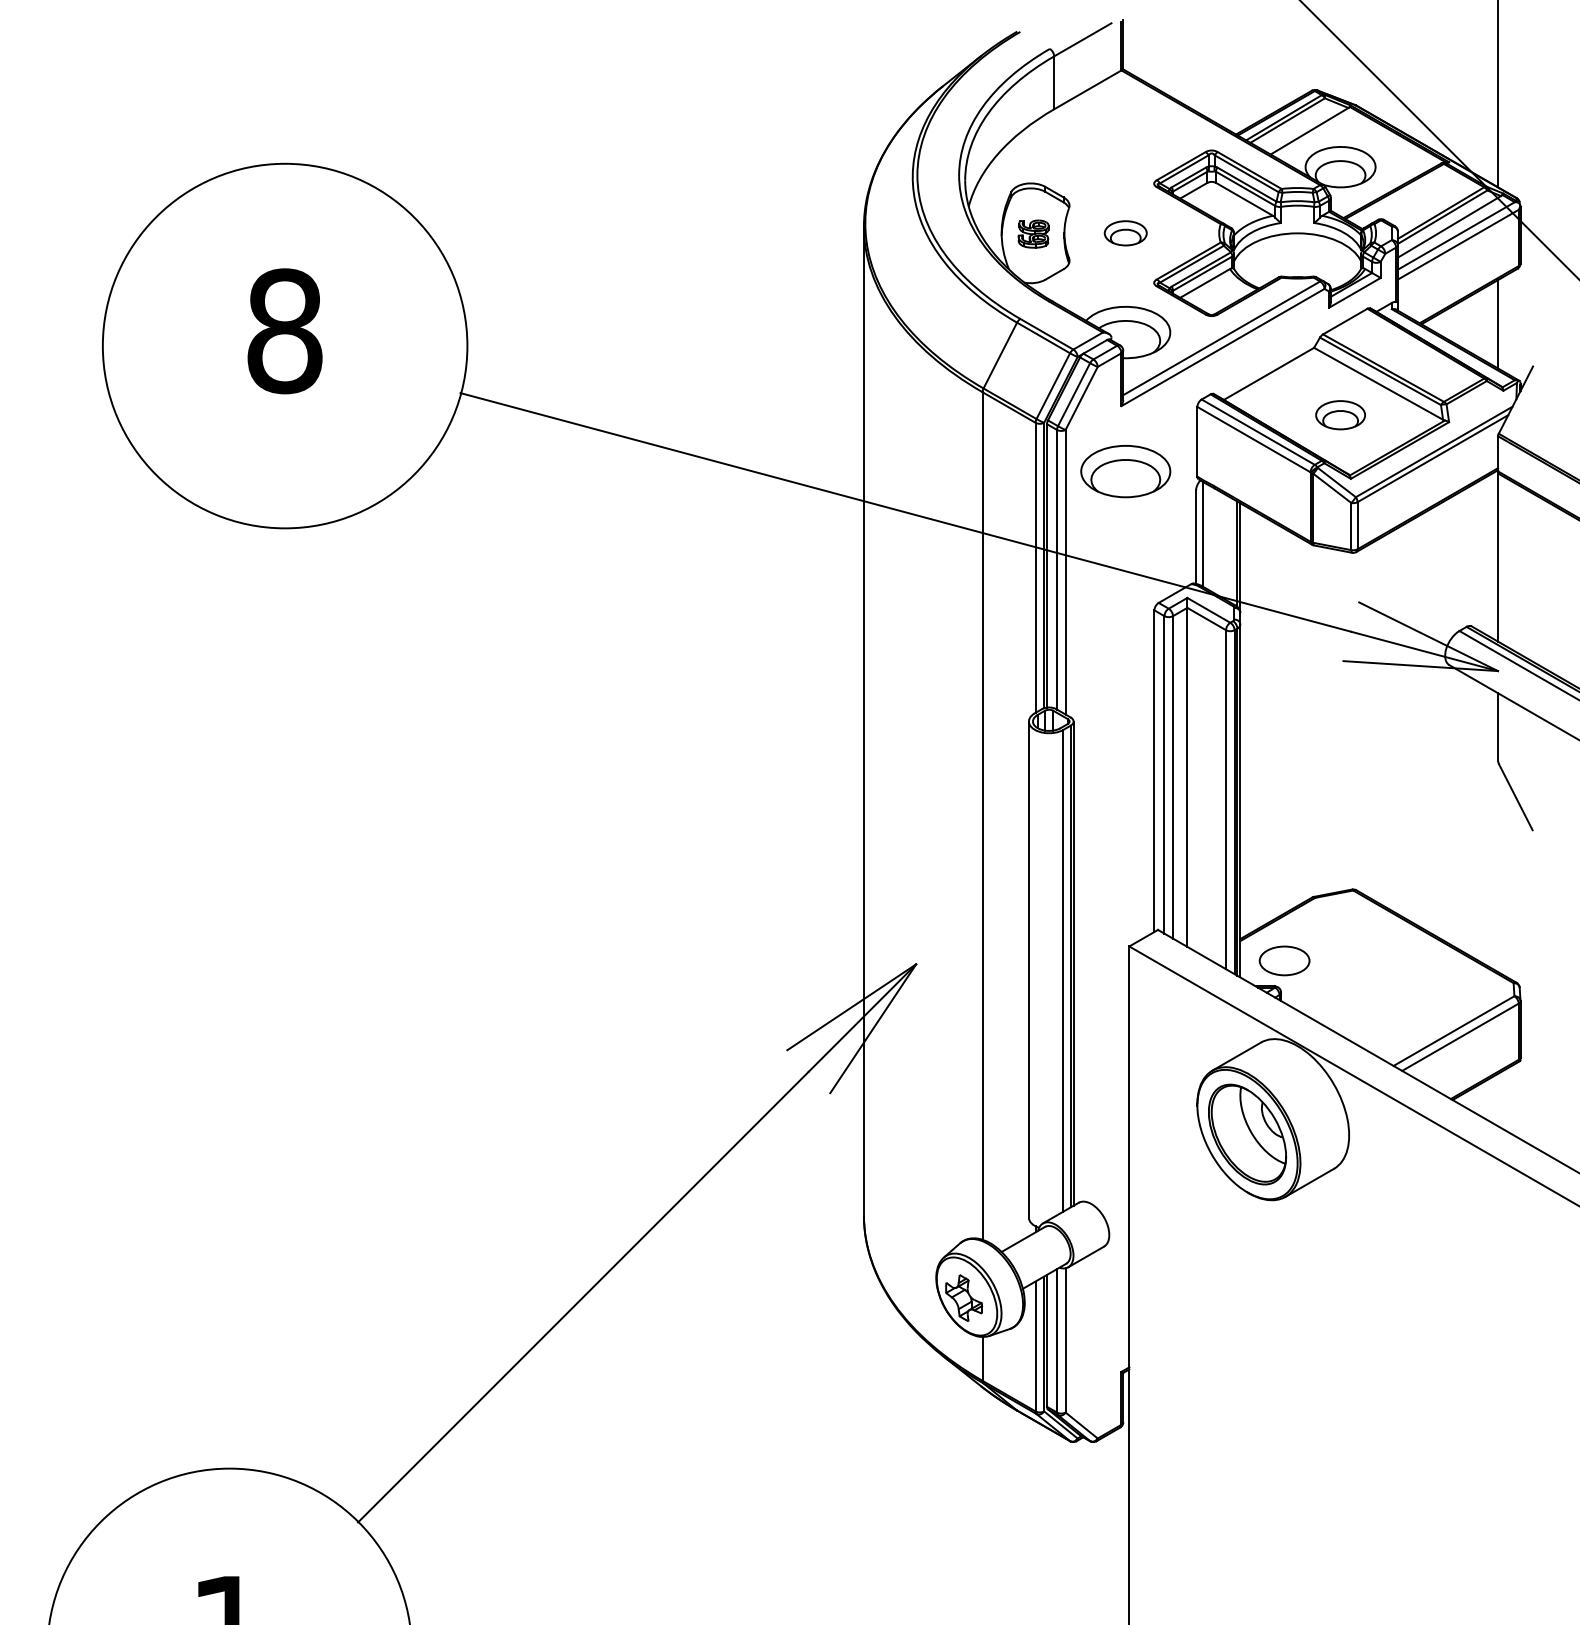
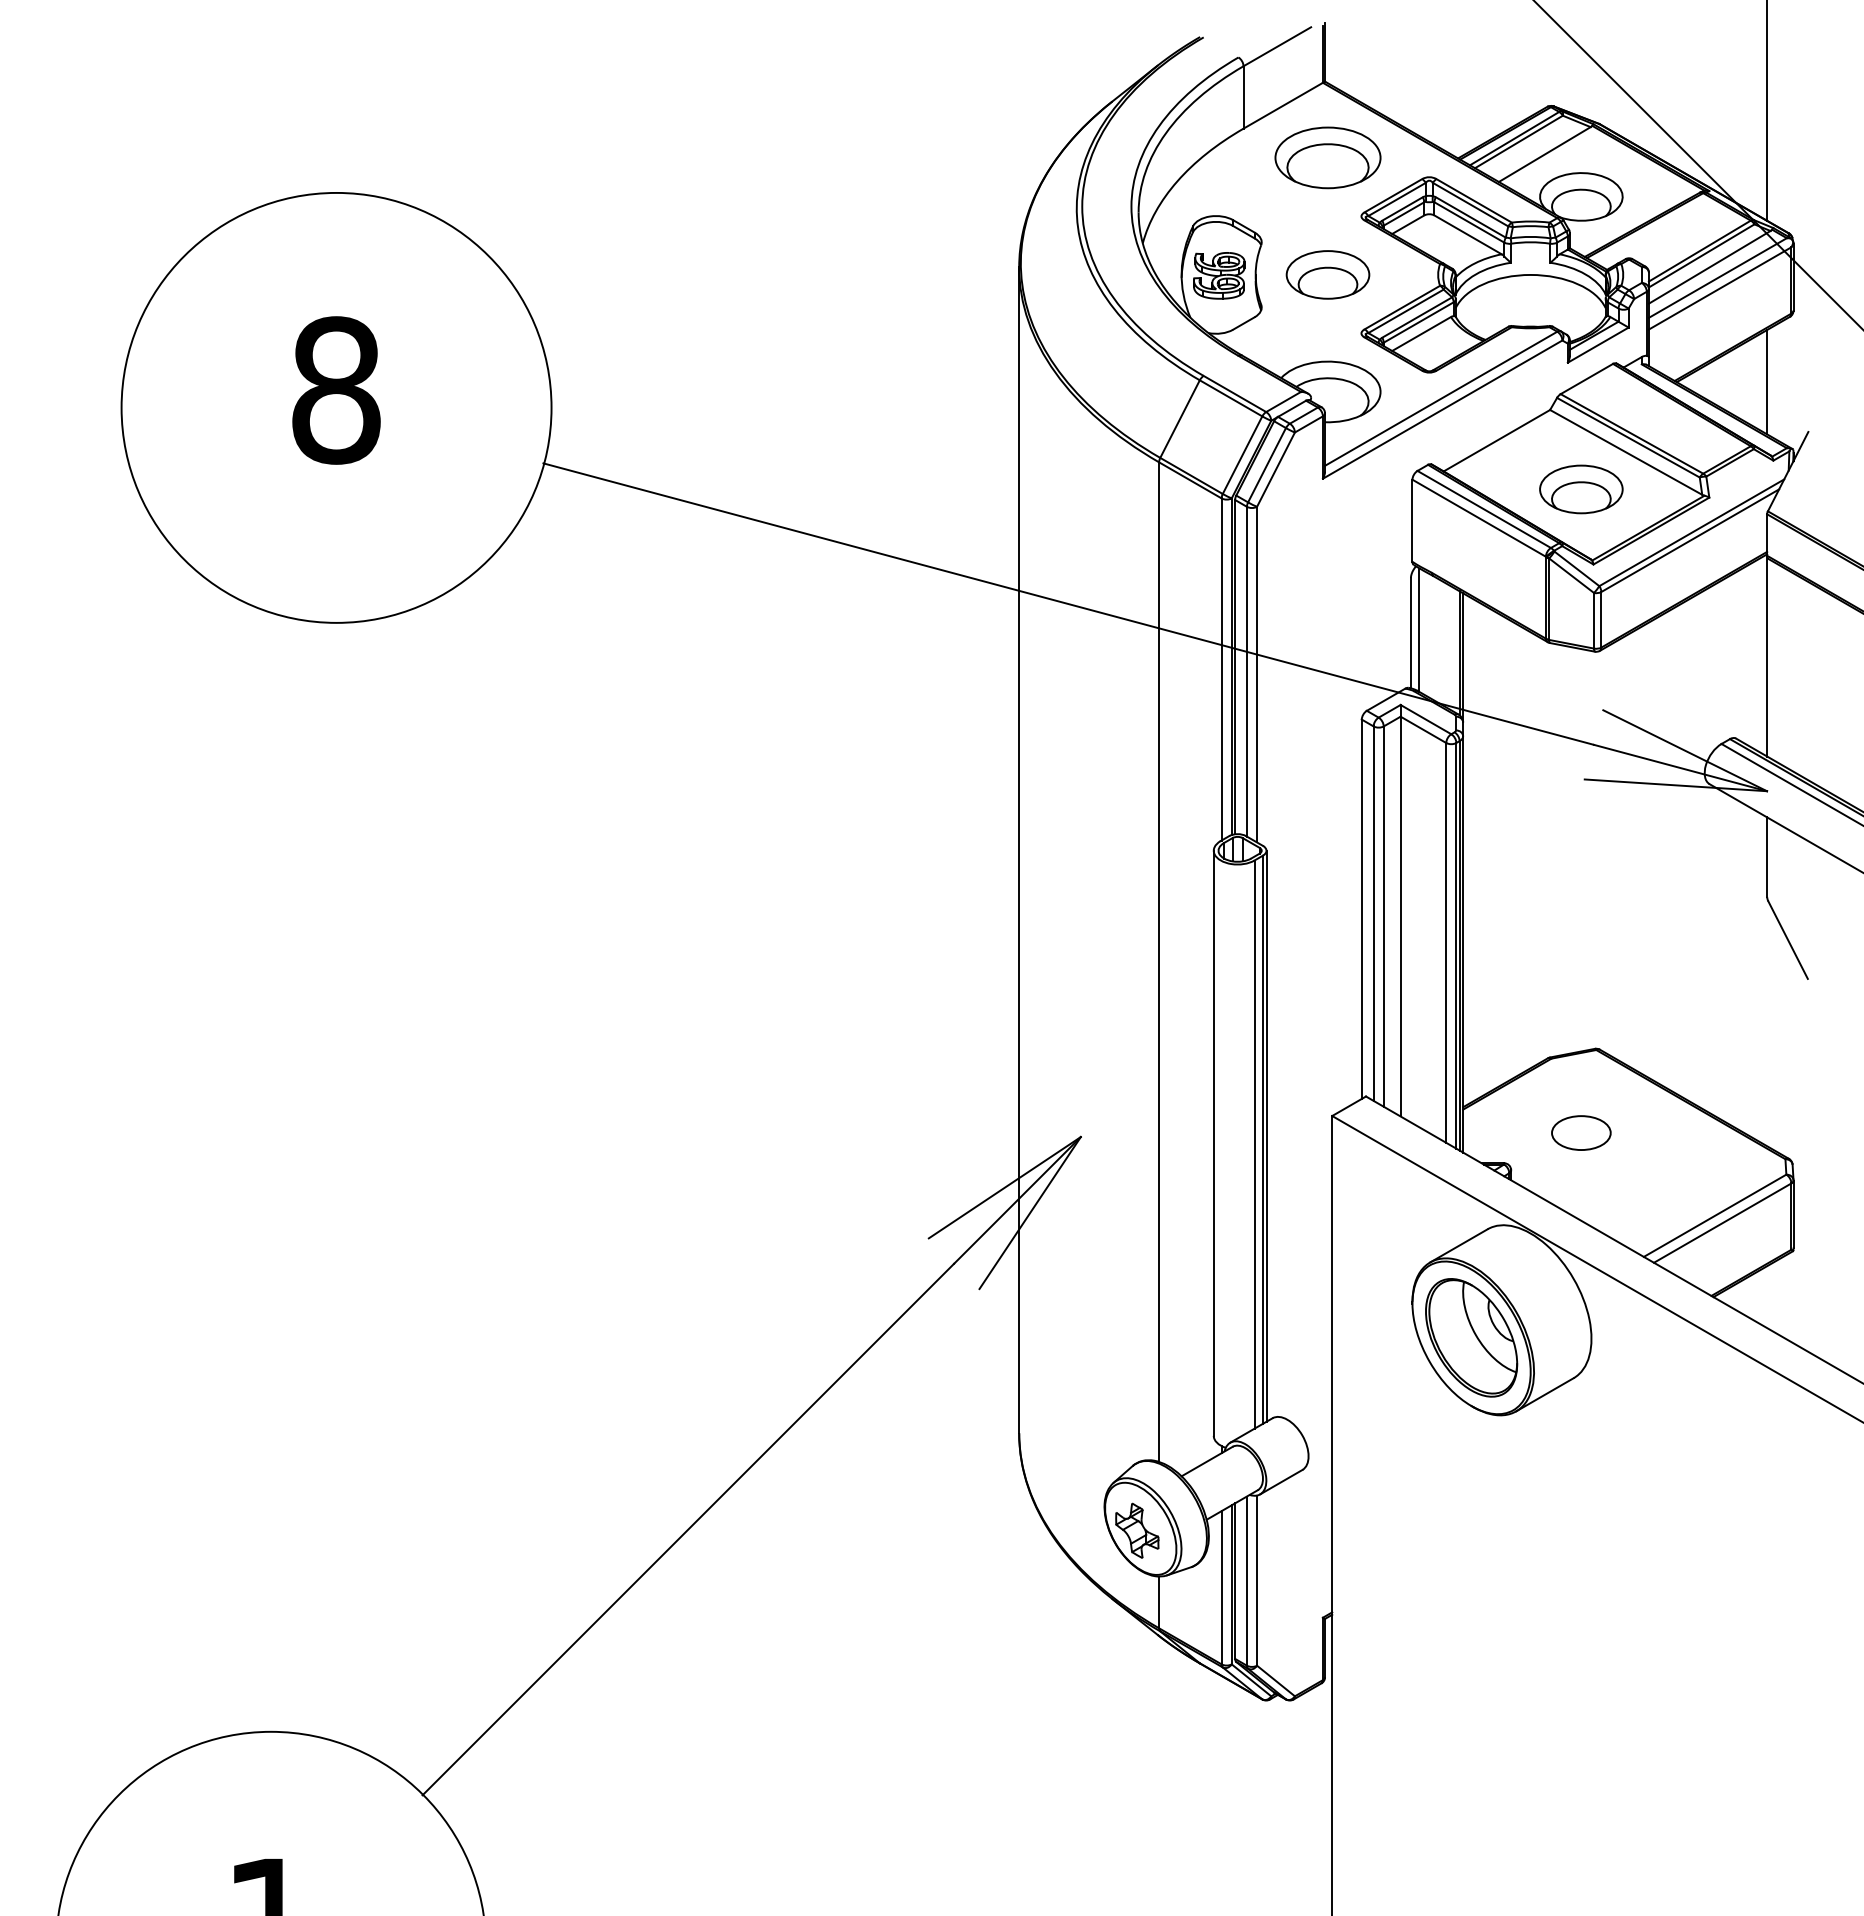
part: (1125, 232) -> (1327, 274), size x1.67
part: (1033, 233) -> (1219, 275), size x1.43
part: (1340, 415) -> (1581, 489), size x1.43
part: (1125, 471) -> (1327, 157), moved
part: (1284, 960) -> (1581, 1132), moved

